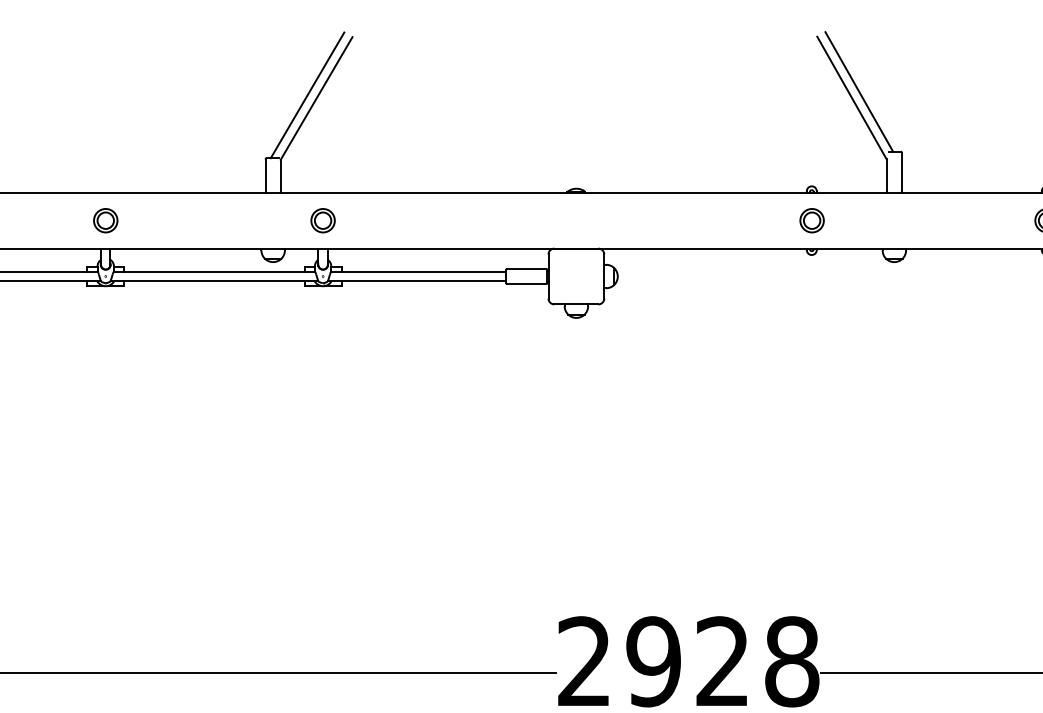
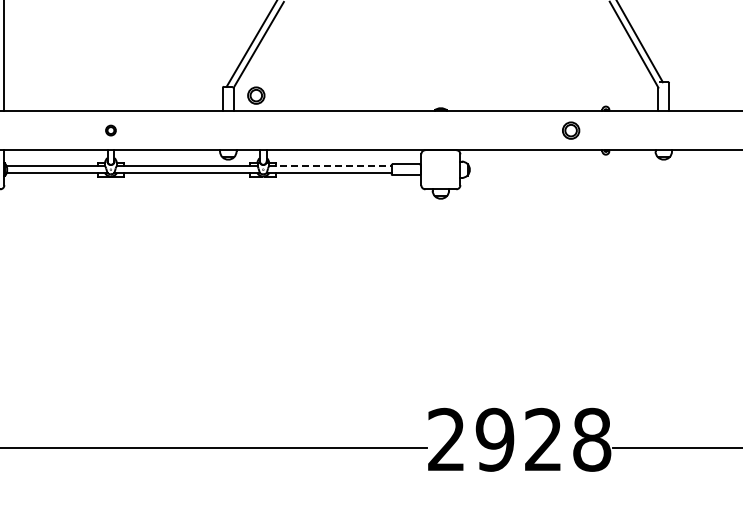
part: (105, 220) -> (110, 130), size x0.6
part: (323, 220) -> (256, 95), moved
part: (812, 220) -> (571, 130), moved
line: (418, 271) -> (330, 166), solid -> dashed

